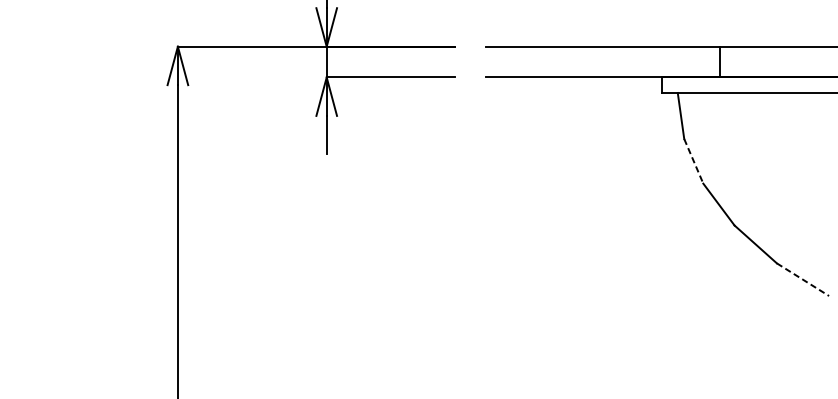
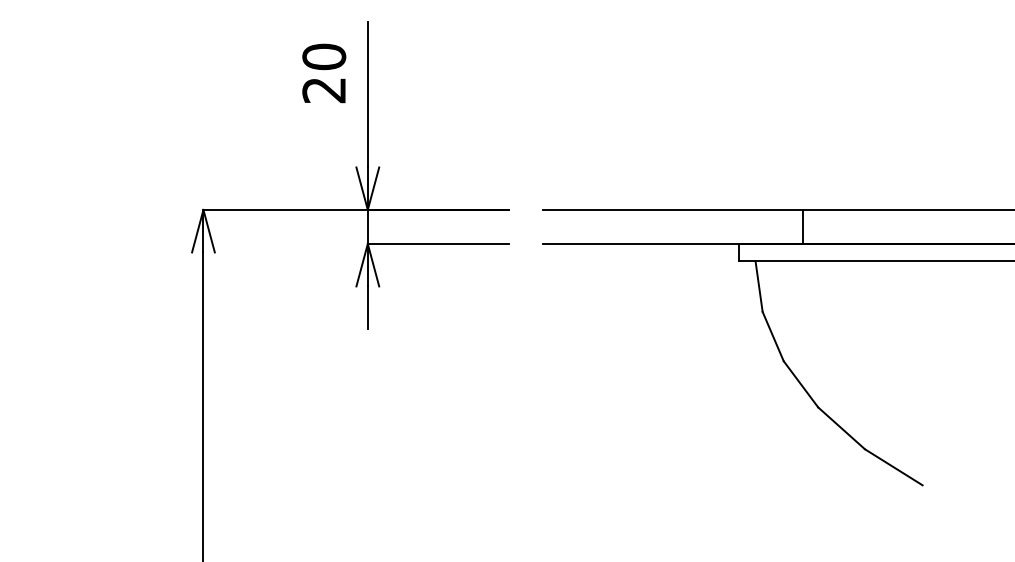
line: (694, 161) -> (773, 336), dashed -> solid
line: (802, 279) -> (893, 467), dashed -> solid

